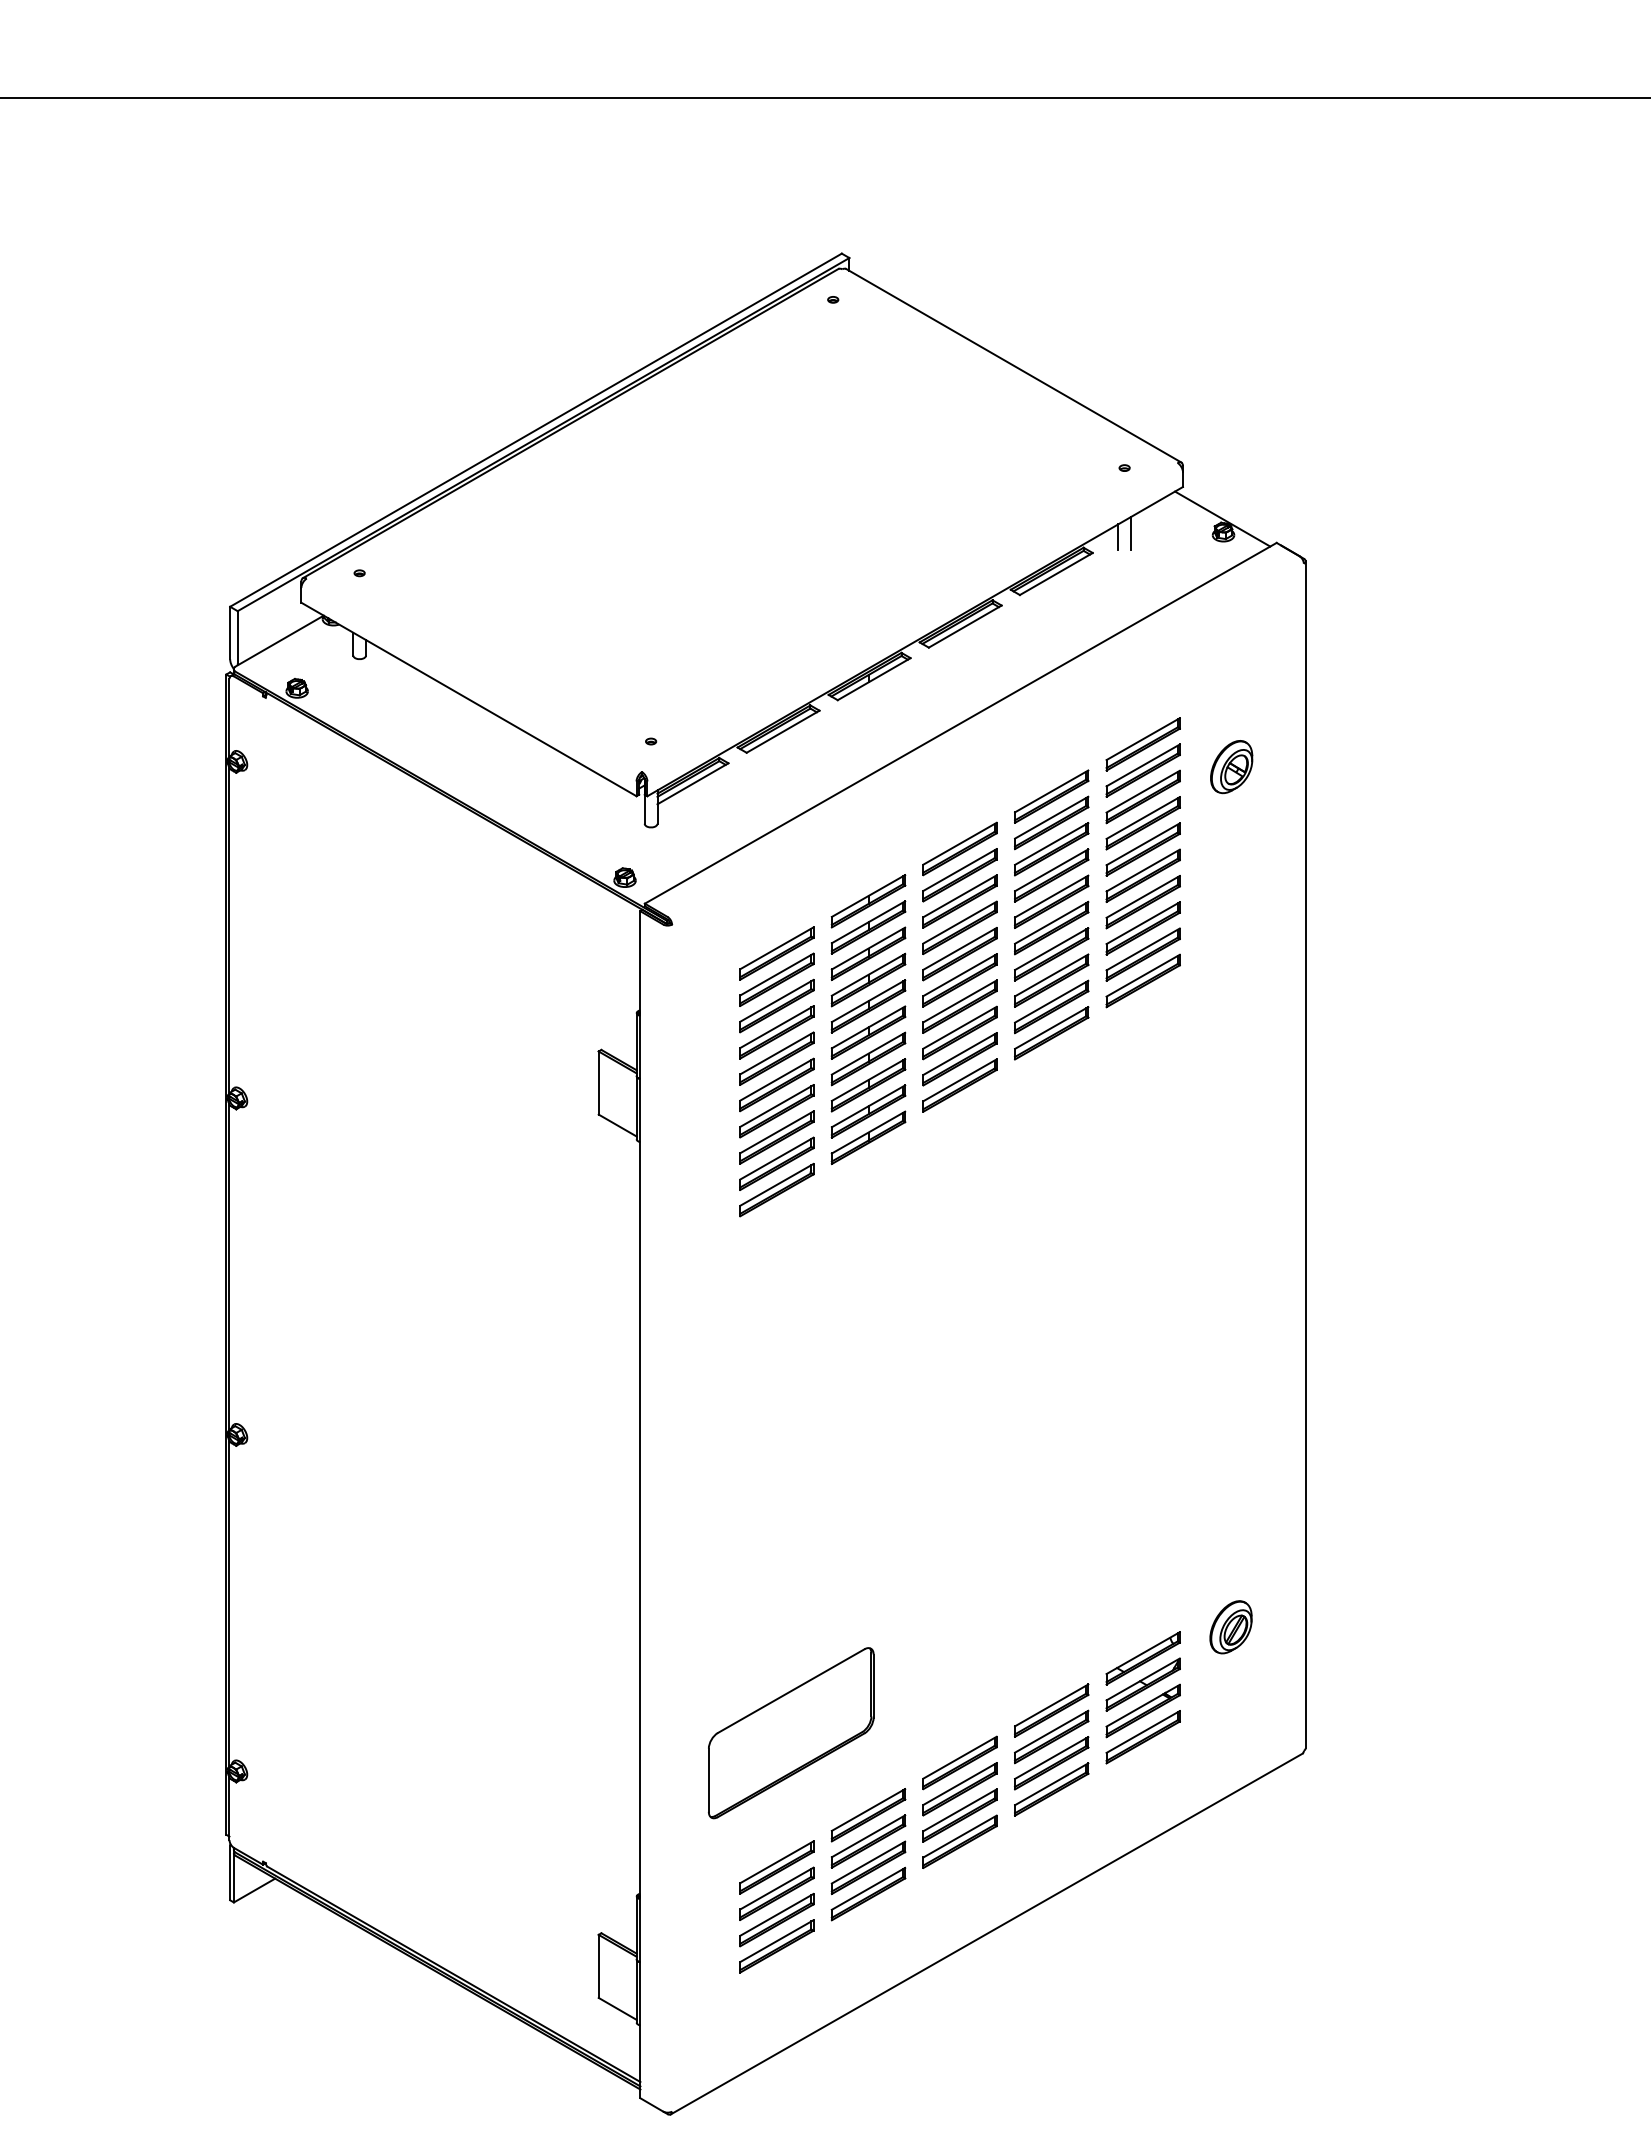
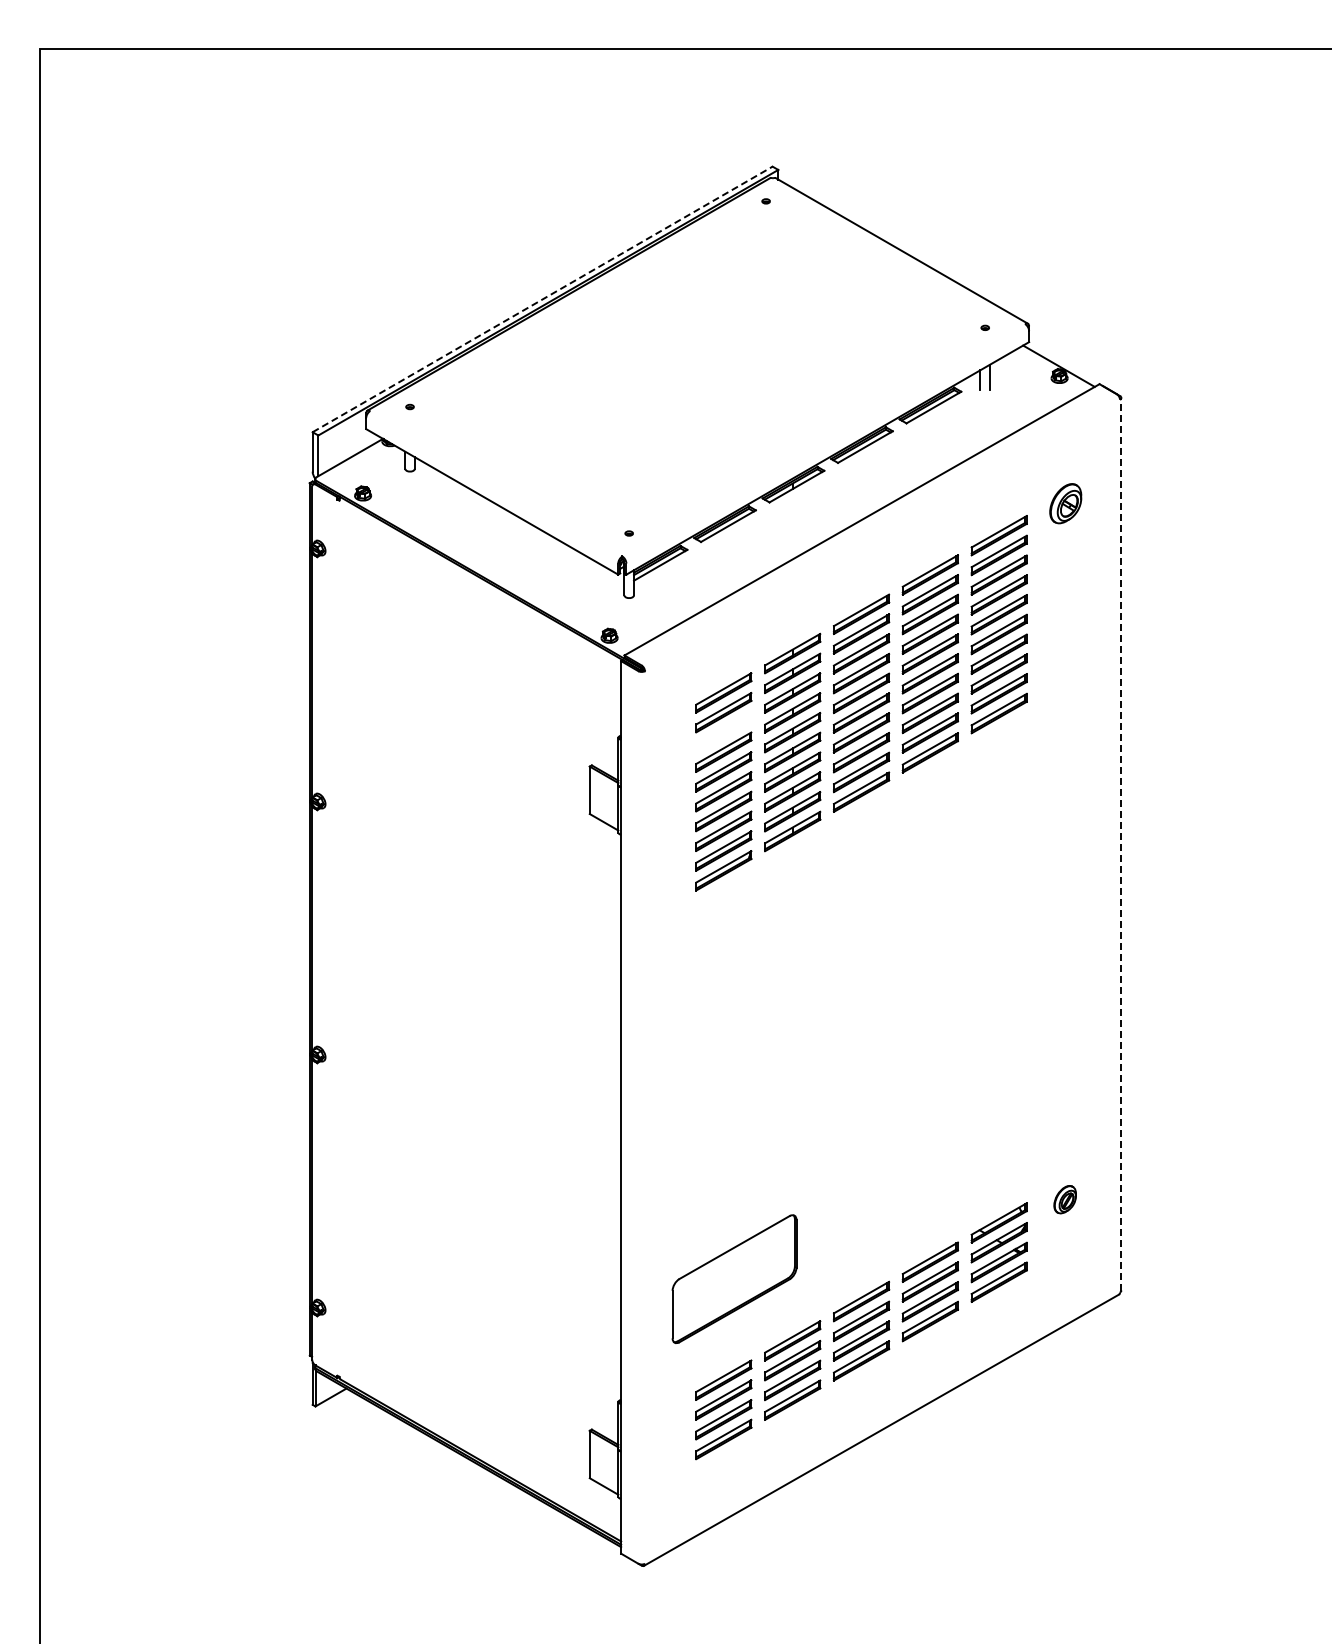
line: (535, 430) -> (542, 299), solid -> dashed
part: (1231, 766) -> (1065, 503), moved
part: (776, 1006) -> (723, 732), removed
line: (1305, 1153) -> (1121, 843), solid -> dashed
part: (1230, 1627) -> (1064, 1199), size x0.7

